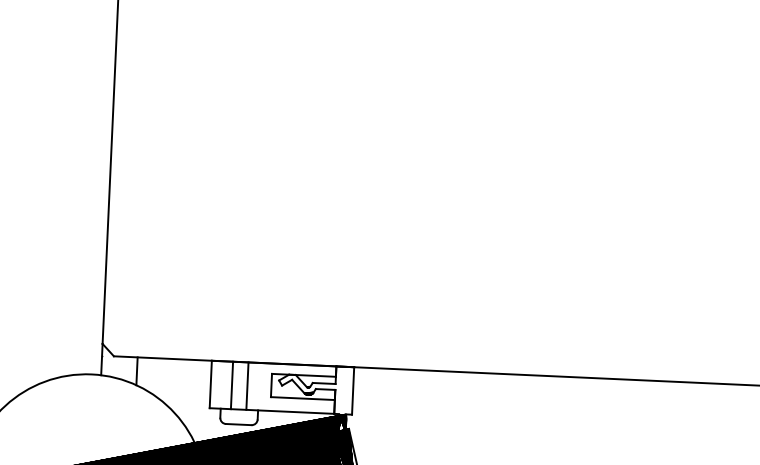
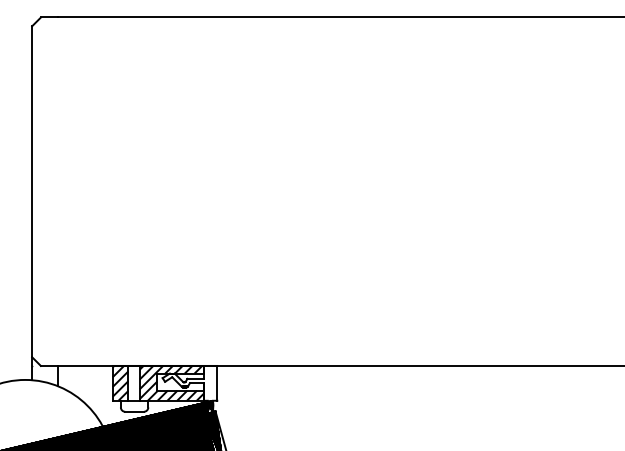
hatch: (221, 383) -> (120, 382), added
hatch: (290, 386) -> (171, 382), added

